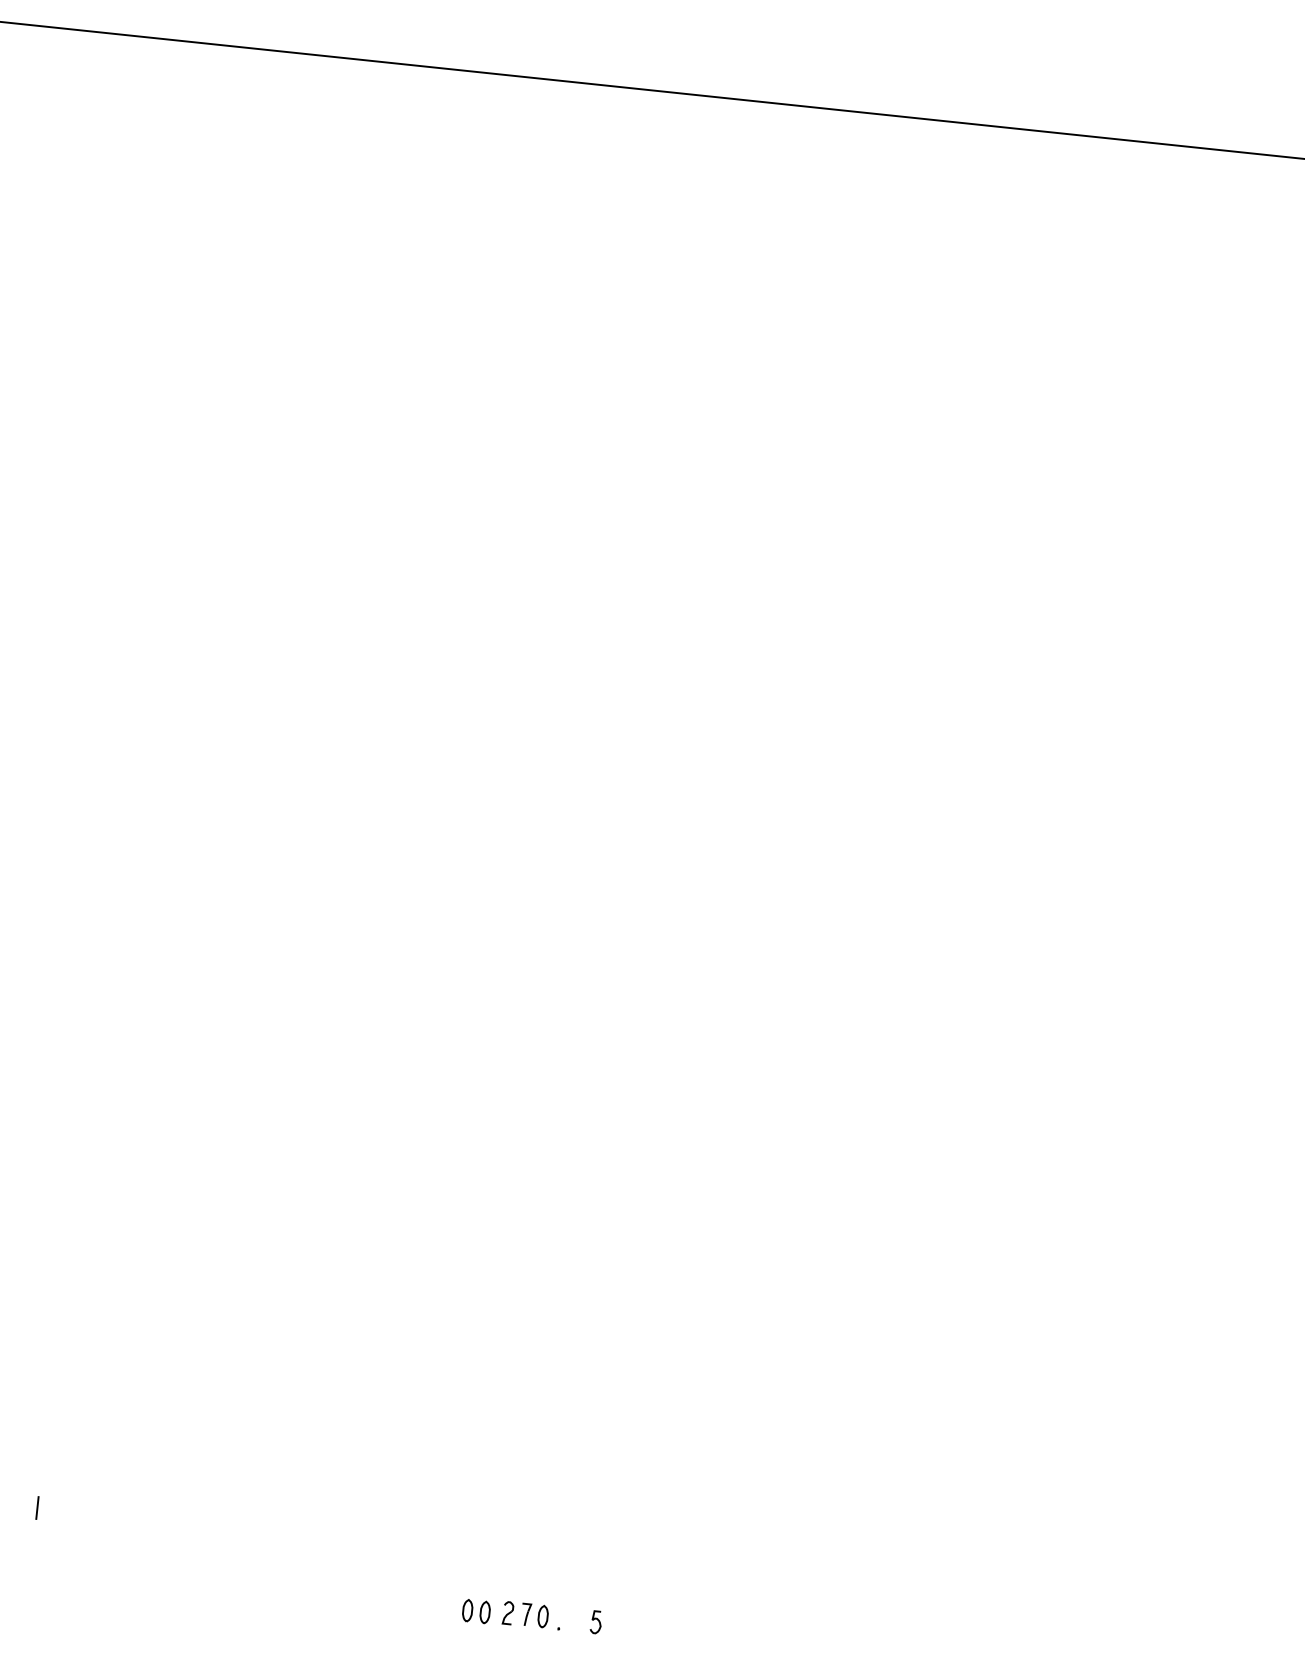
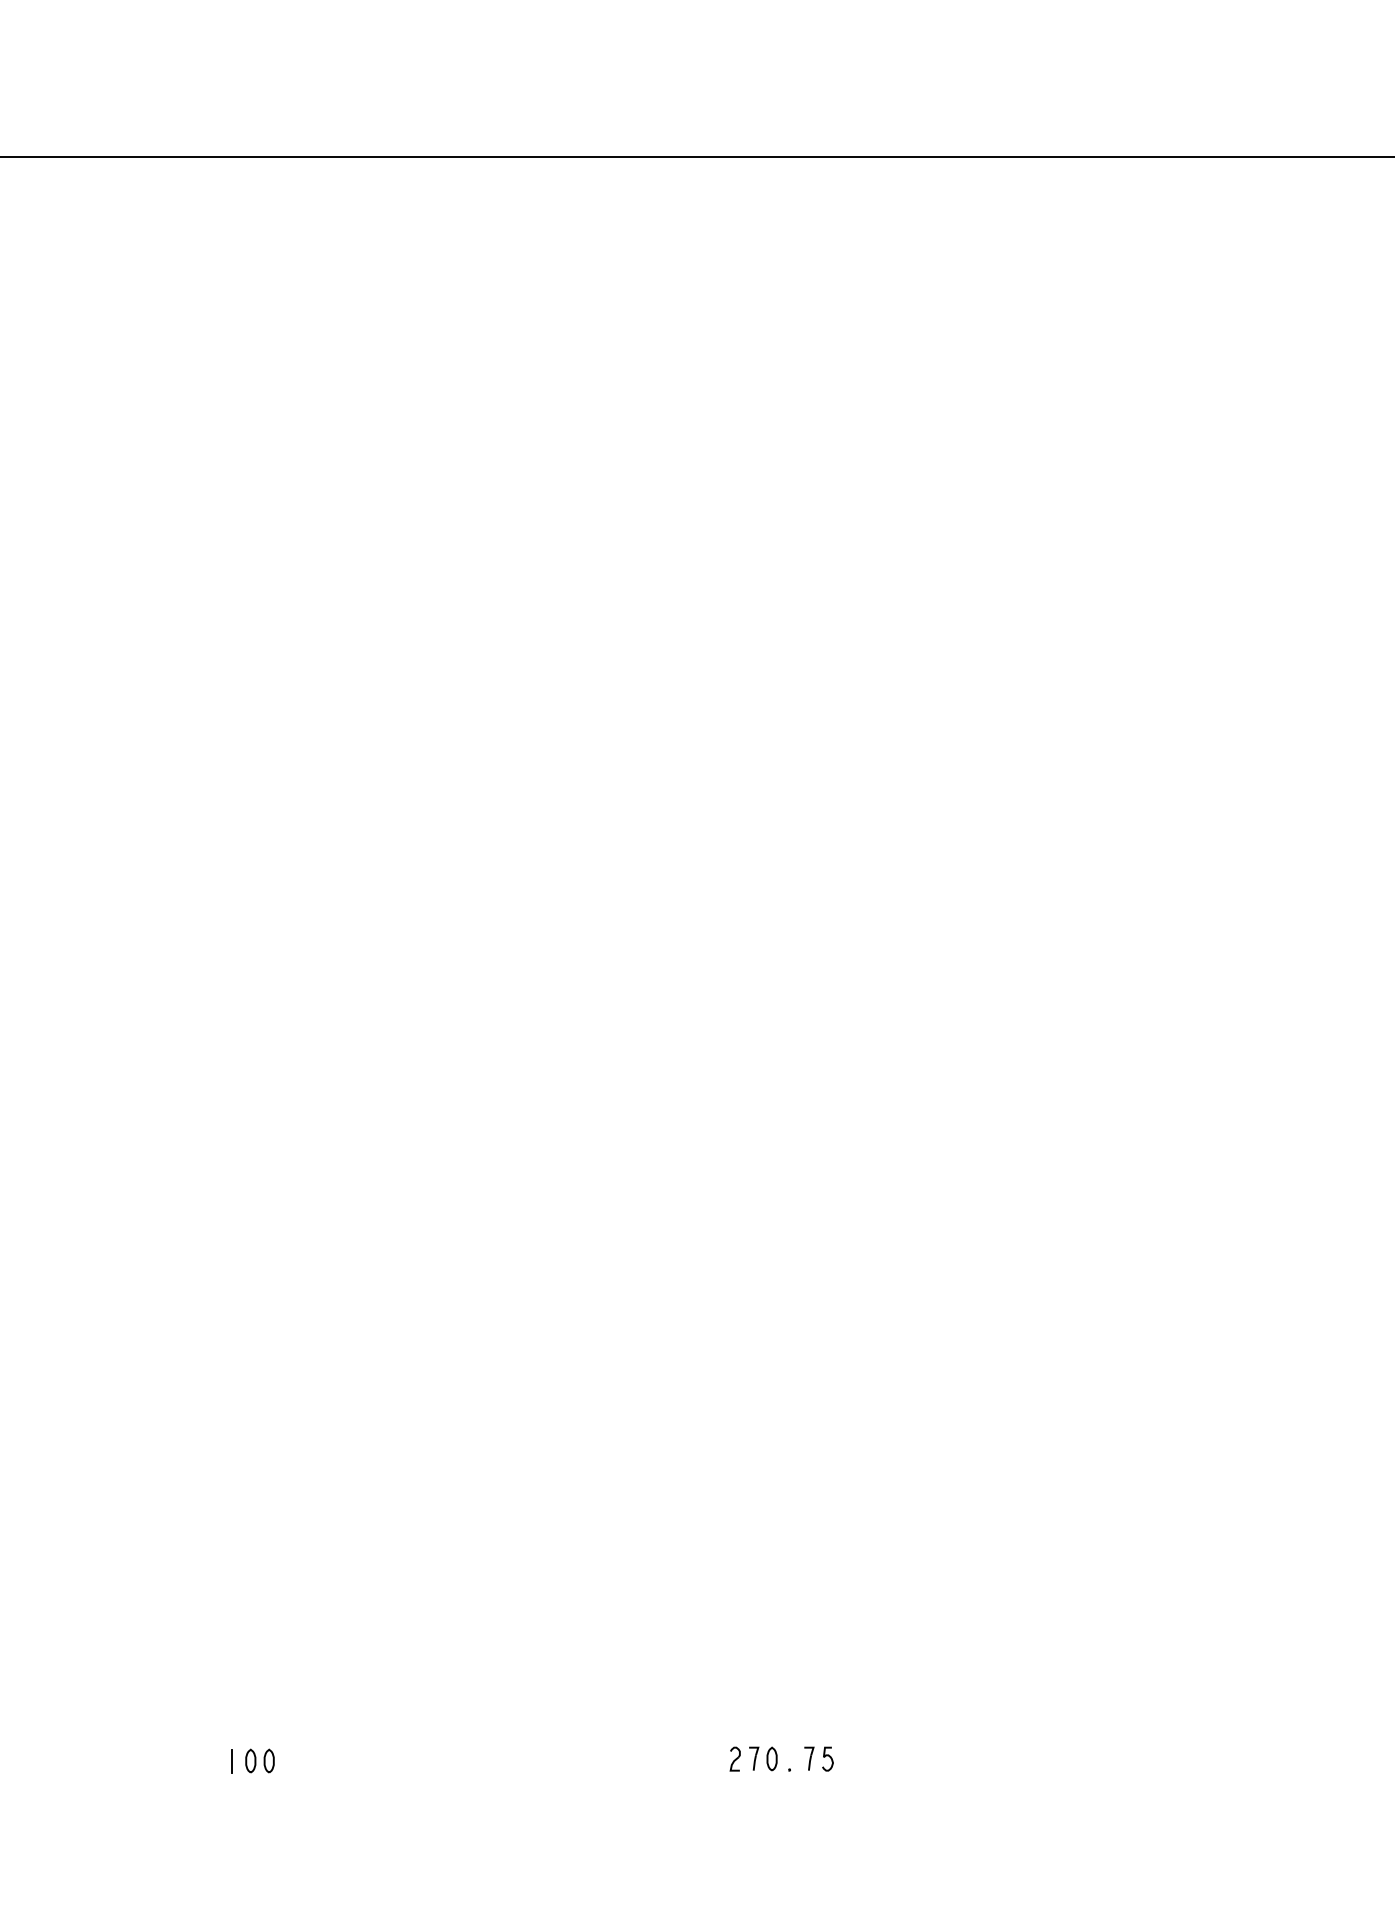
line: (36, 1508) -> (231, 1761), moved
part: (476, 1611) -> (259, 1760), moved
part: (578, 1619) -> (809, 1758), added

